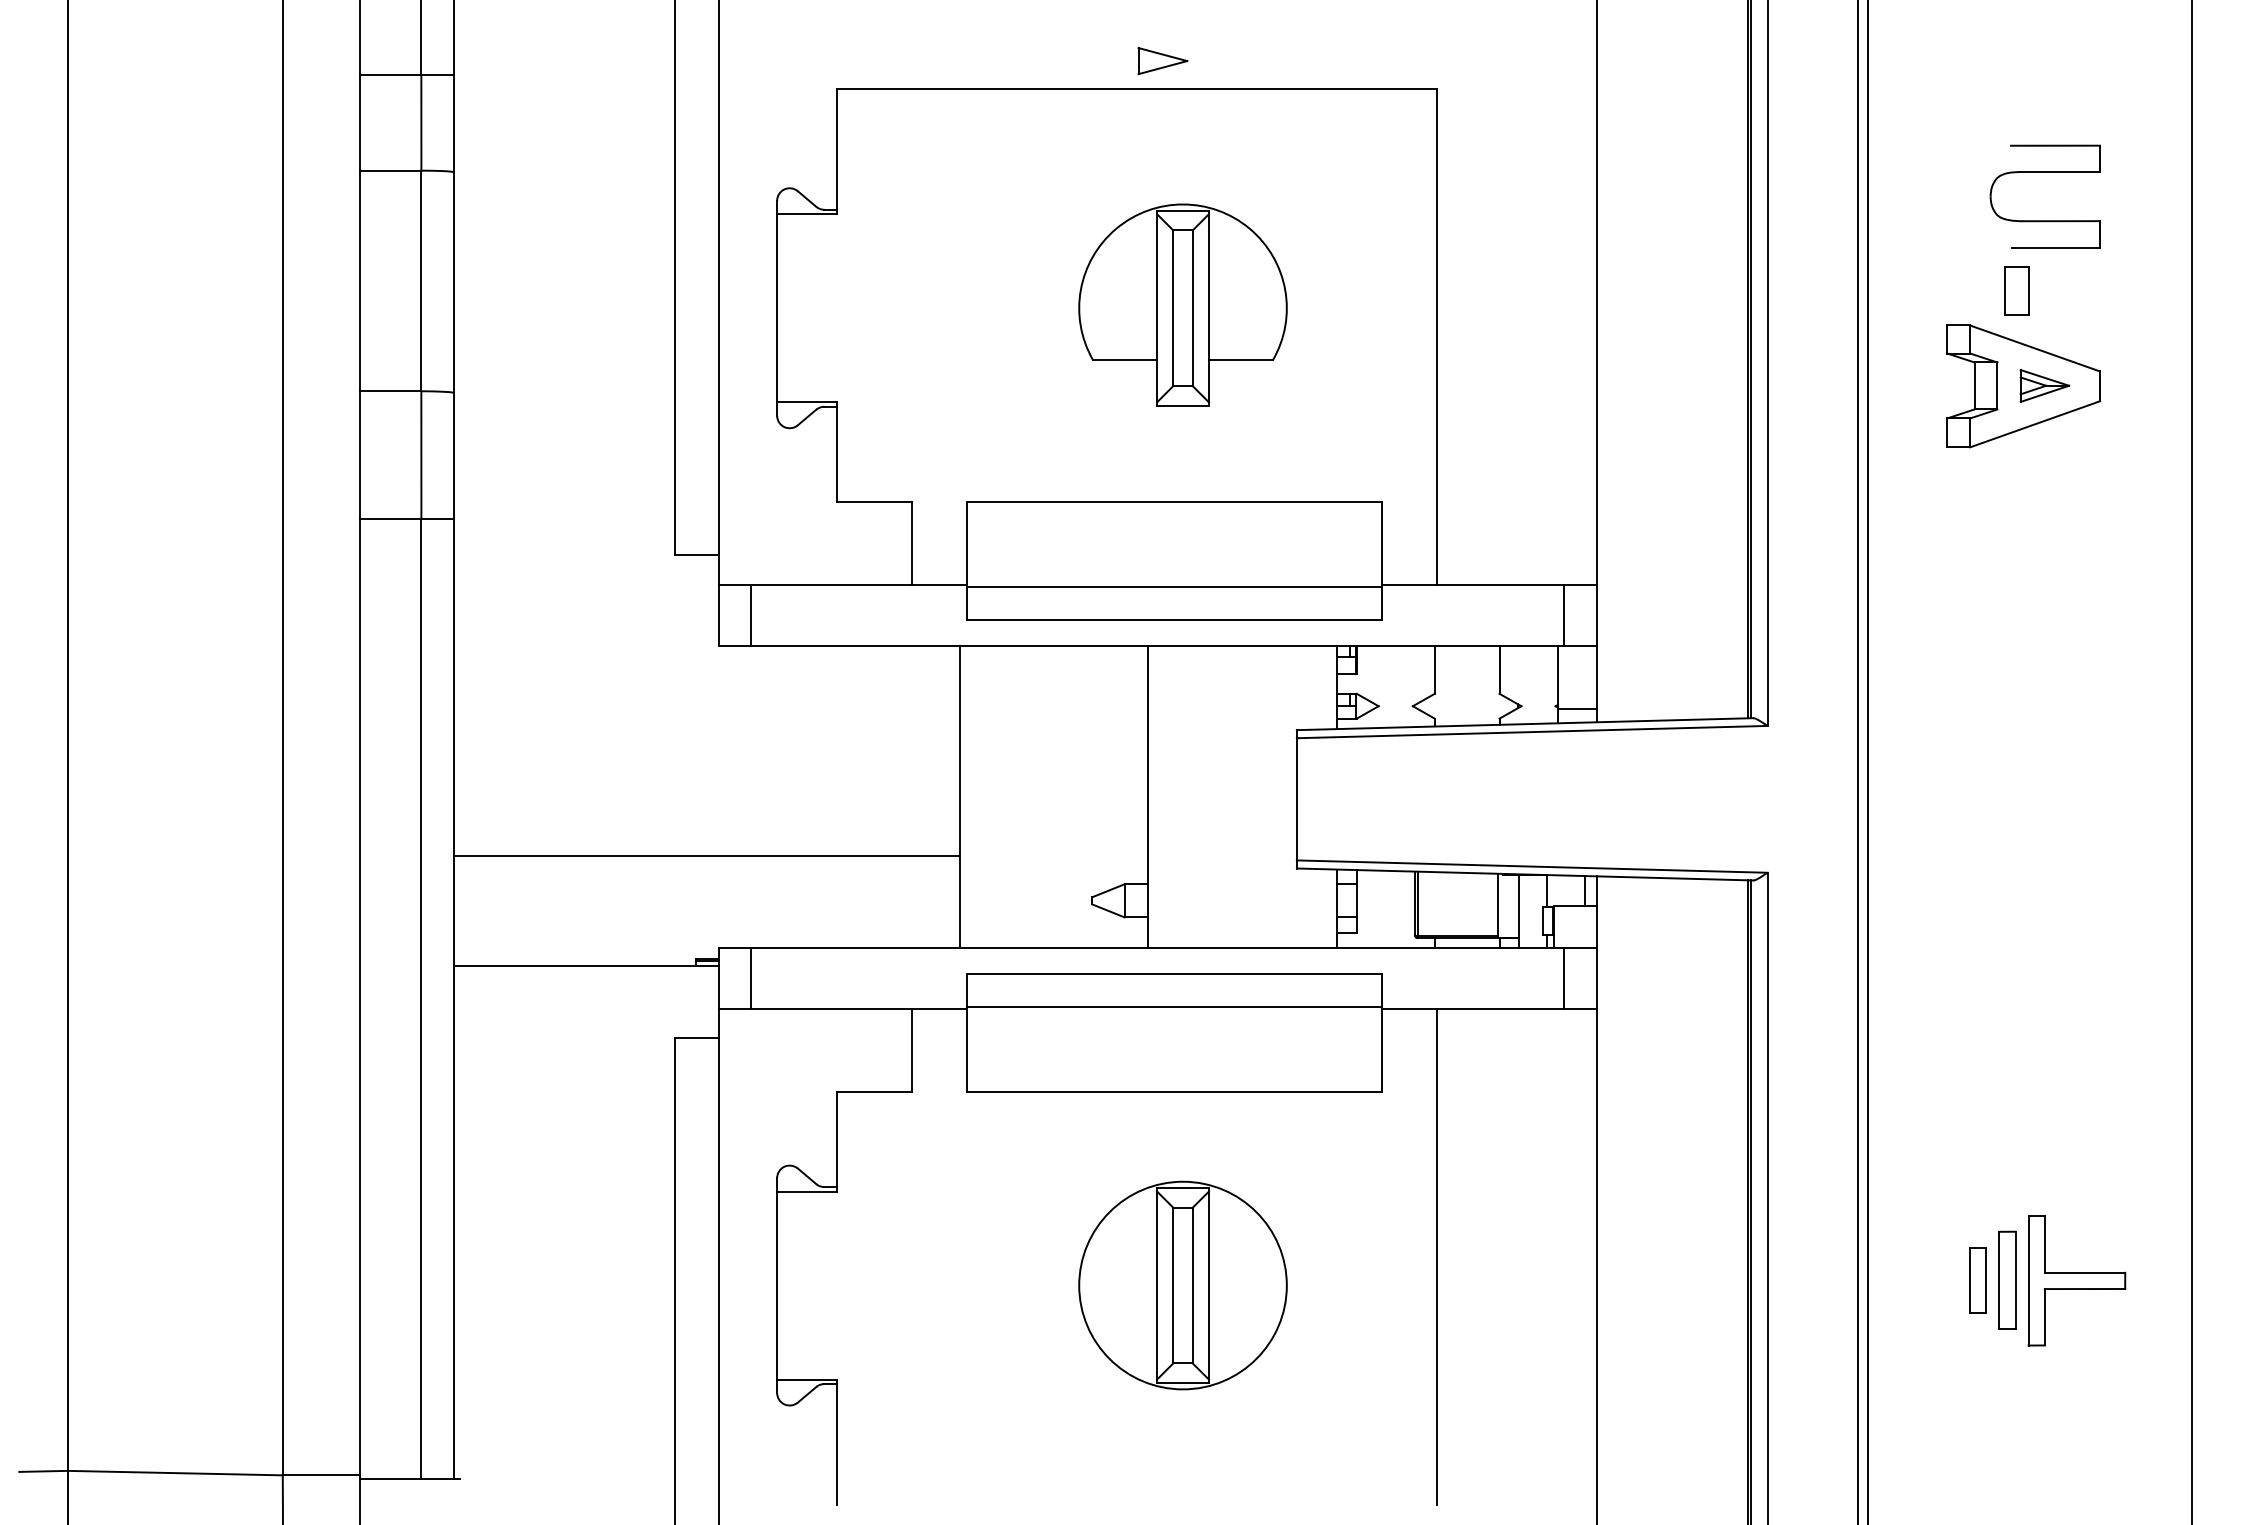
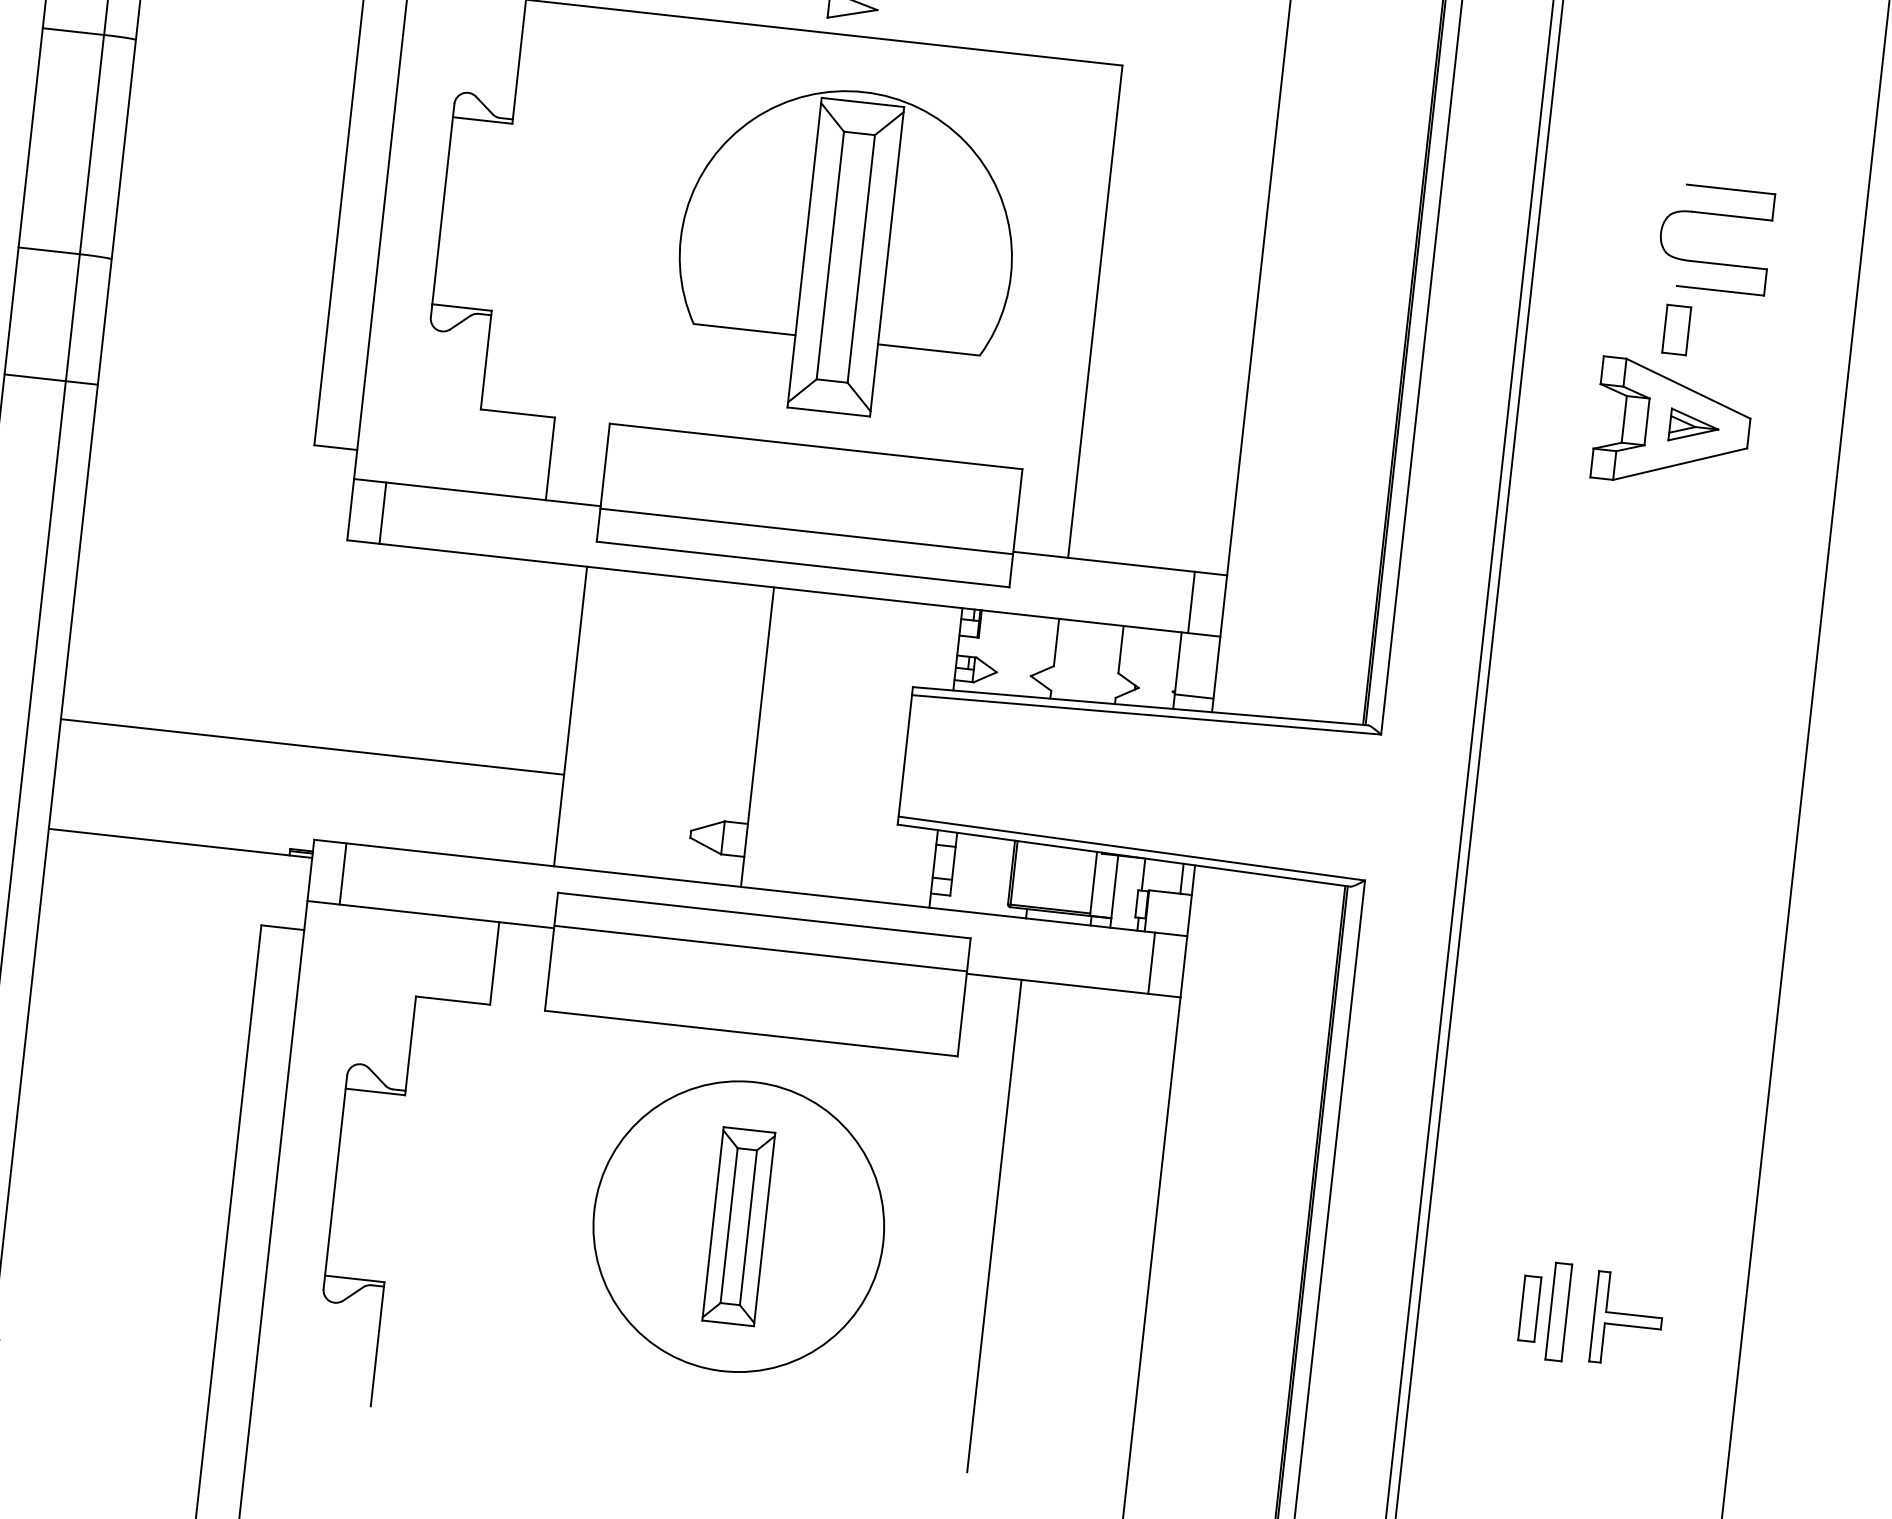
part: (1182, 304) -> (845, 251), size x1.6
part: (2076, 1280) -> (1627, 1319), size x0.7
circle: (1182, 1285) -> (738, 1226), size x1.4

